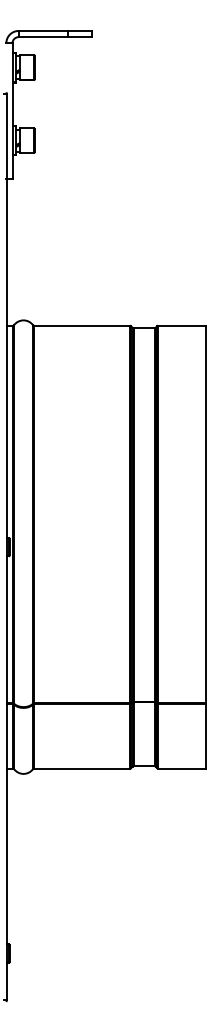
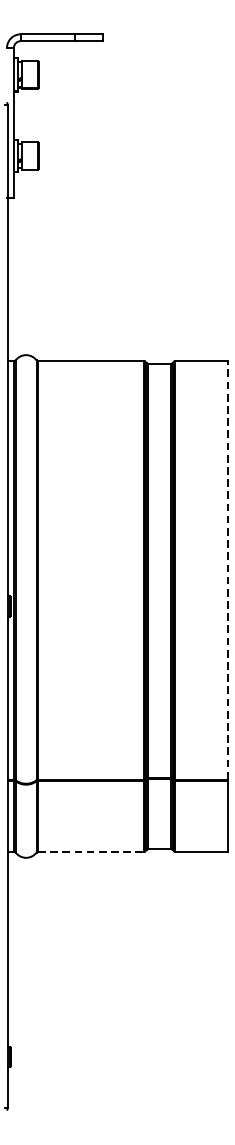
line: (205, 514) -> (227, 570), solid -> dashed
line: (82, 768) -> (91, 851), solid -> dashed

